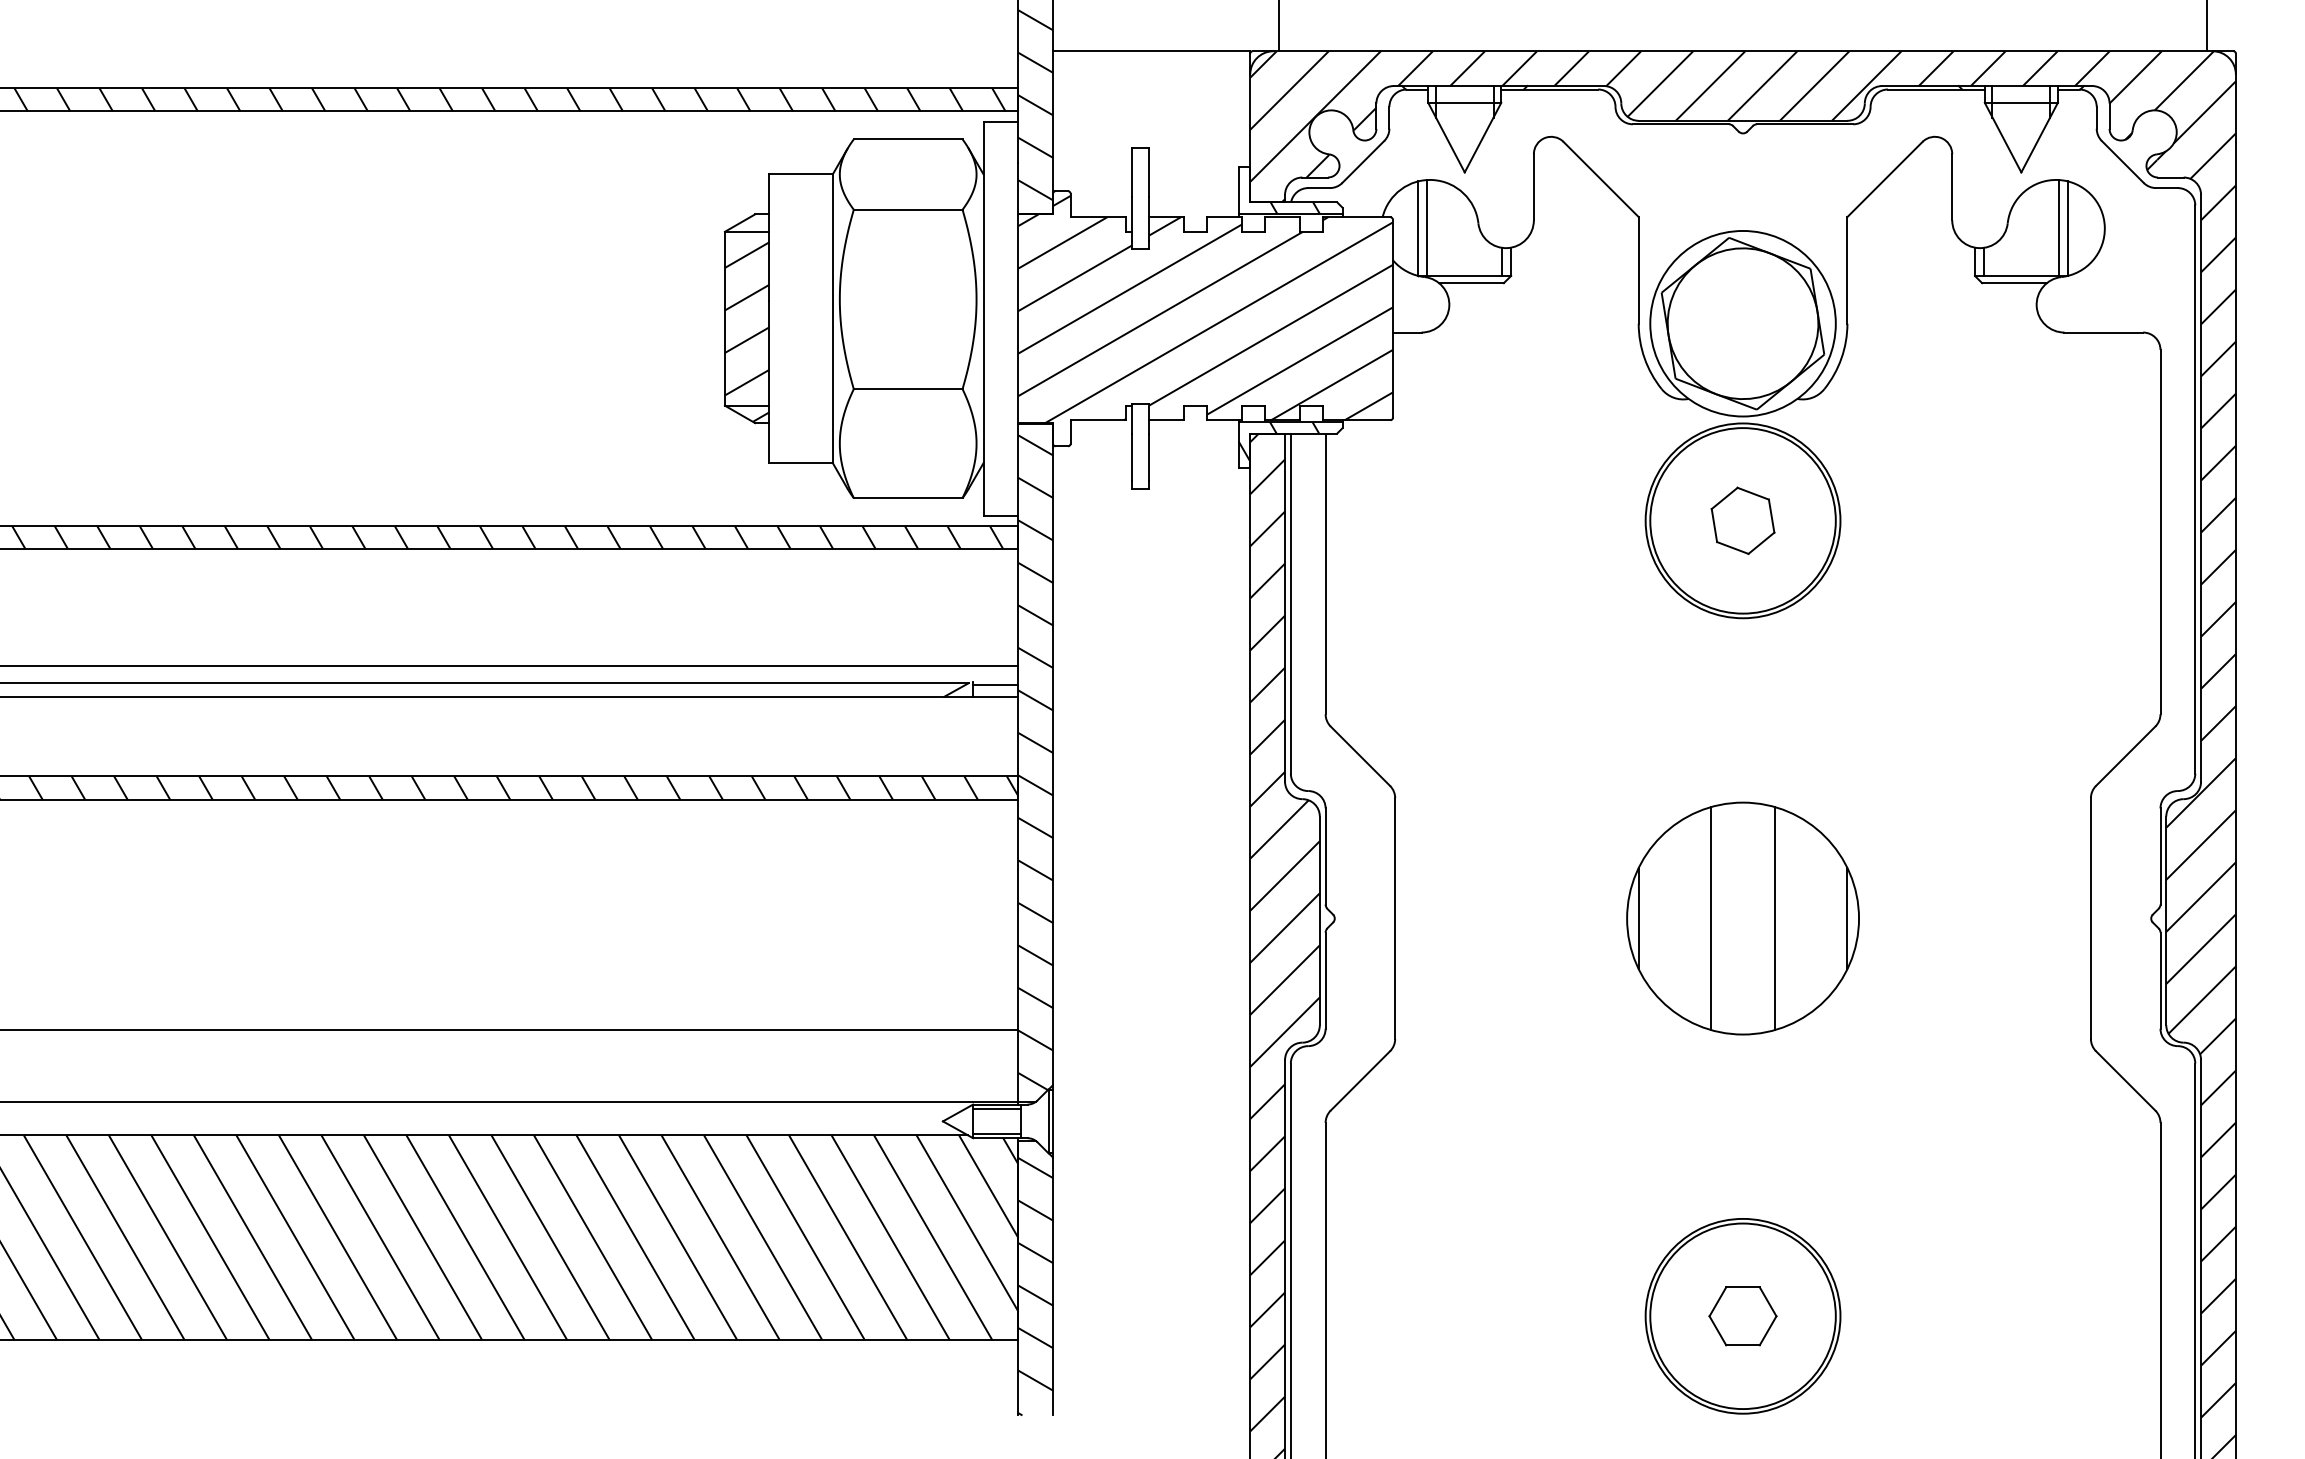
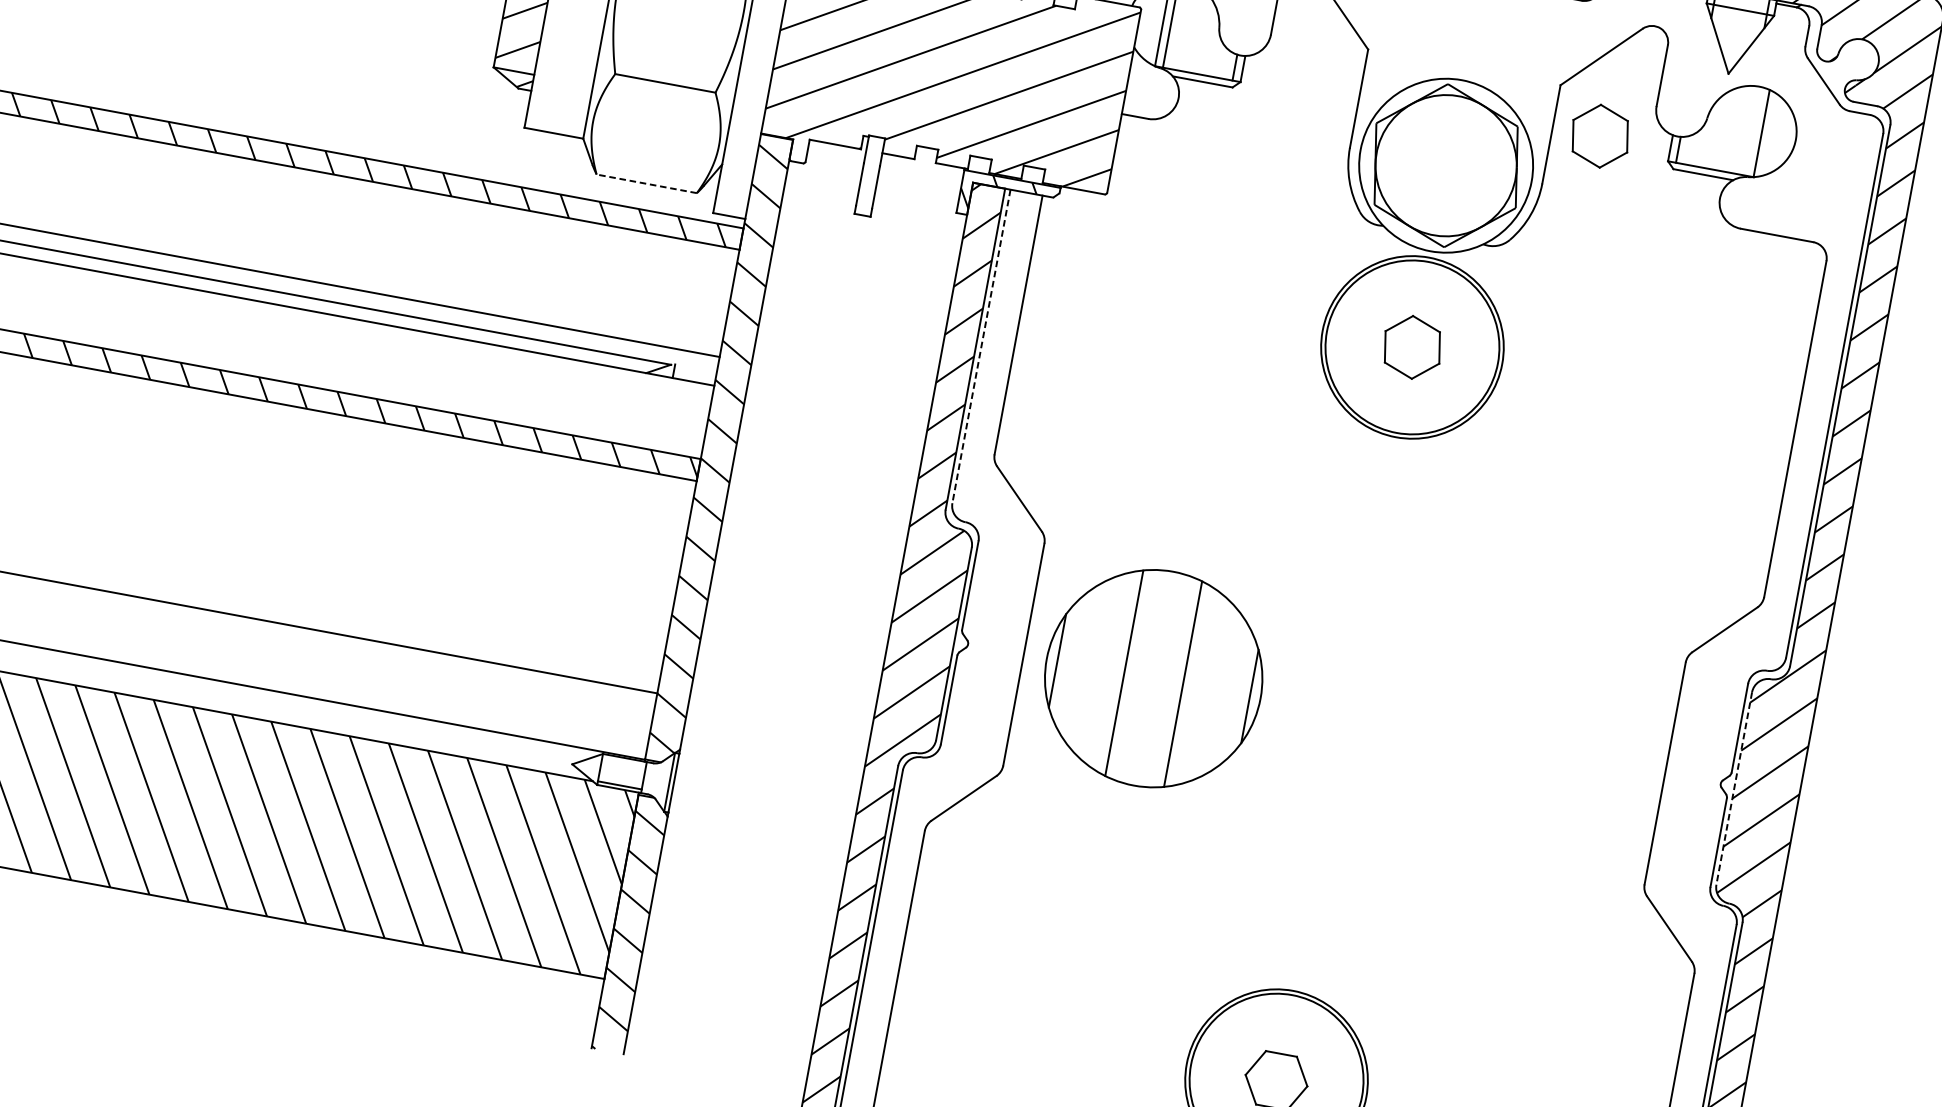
line: (2059, 227) -> (1754, 131), removed
part: (1898, 262) -> (1599, 135), added
line: (907, 498) -> (646, 184), solid -> dashed
line: (1290, 604) -> (981, 347), solid -> dashed
line: (995, 684) -> (695, 370), removed
part: (1742, 918) -> (1153, 678), moved
line: (2166, 921) -> (1734, 789), solid -> dashed
line: (996, 1108) -> (623, 761), removed

